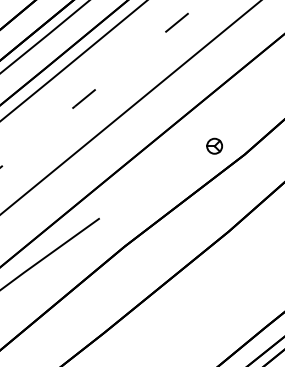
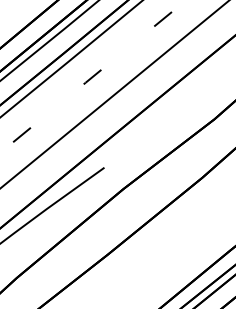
part: (214, 145) -> (191, 112), removed

